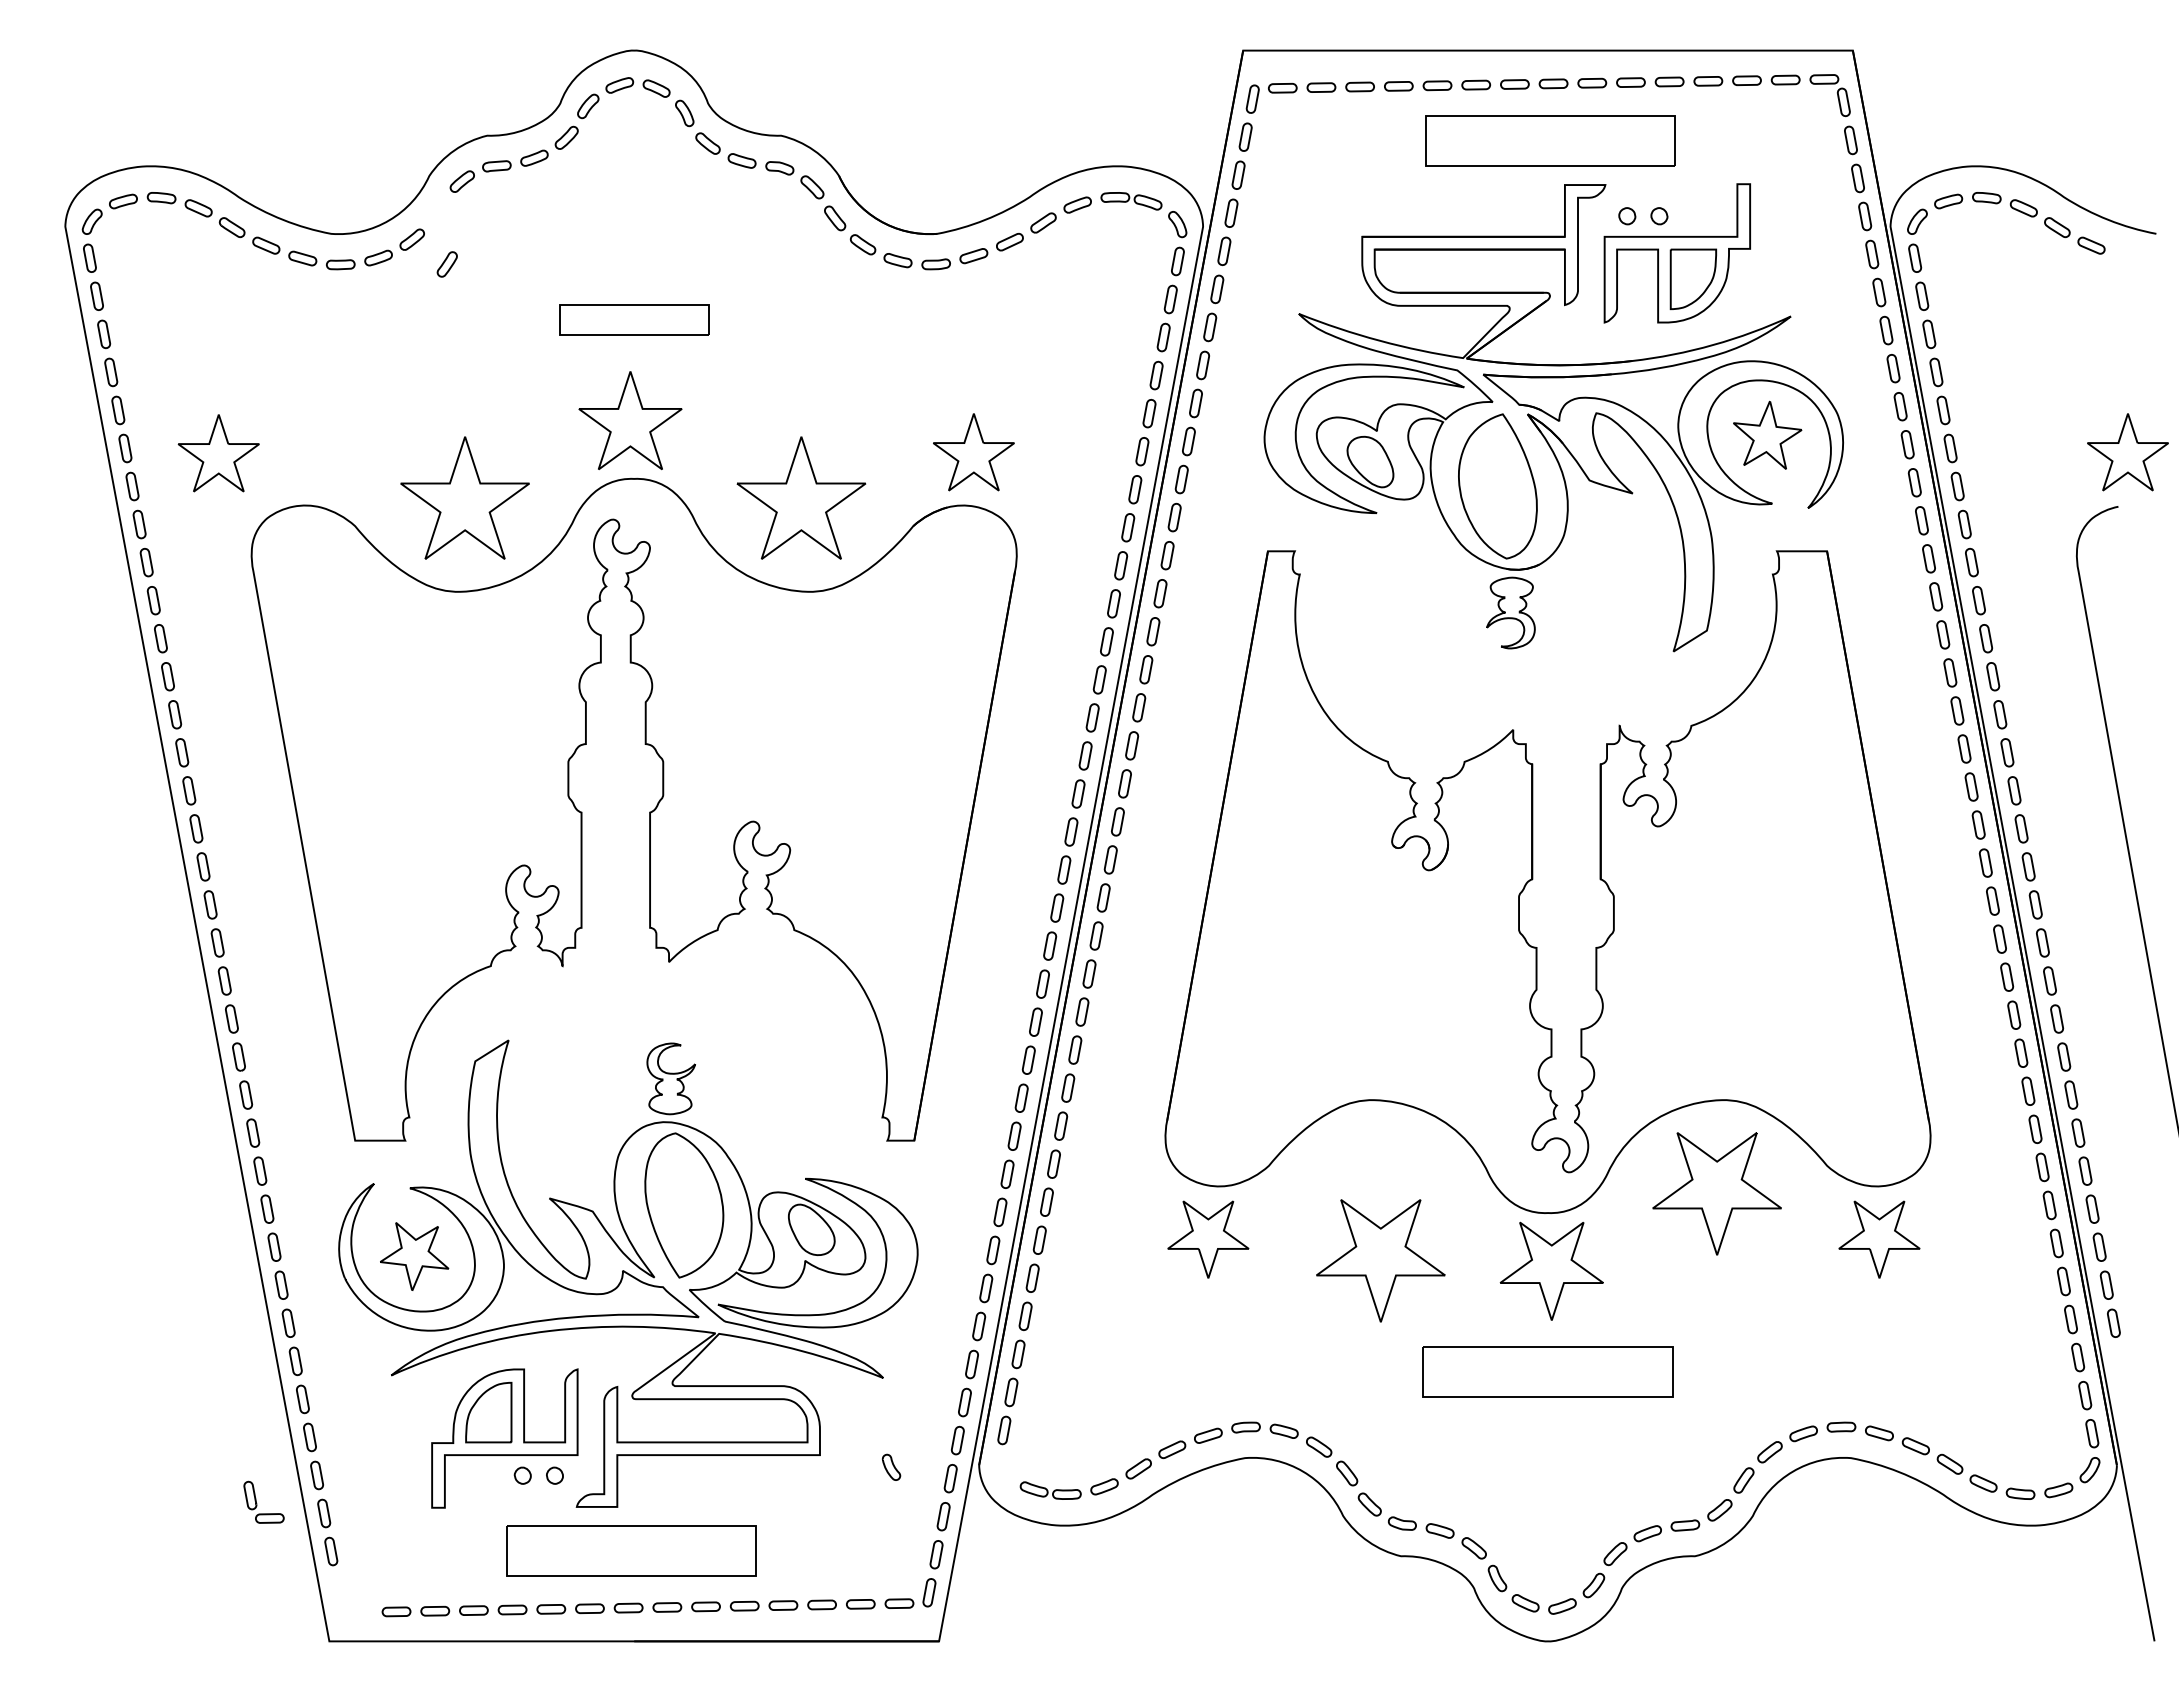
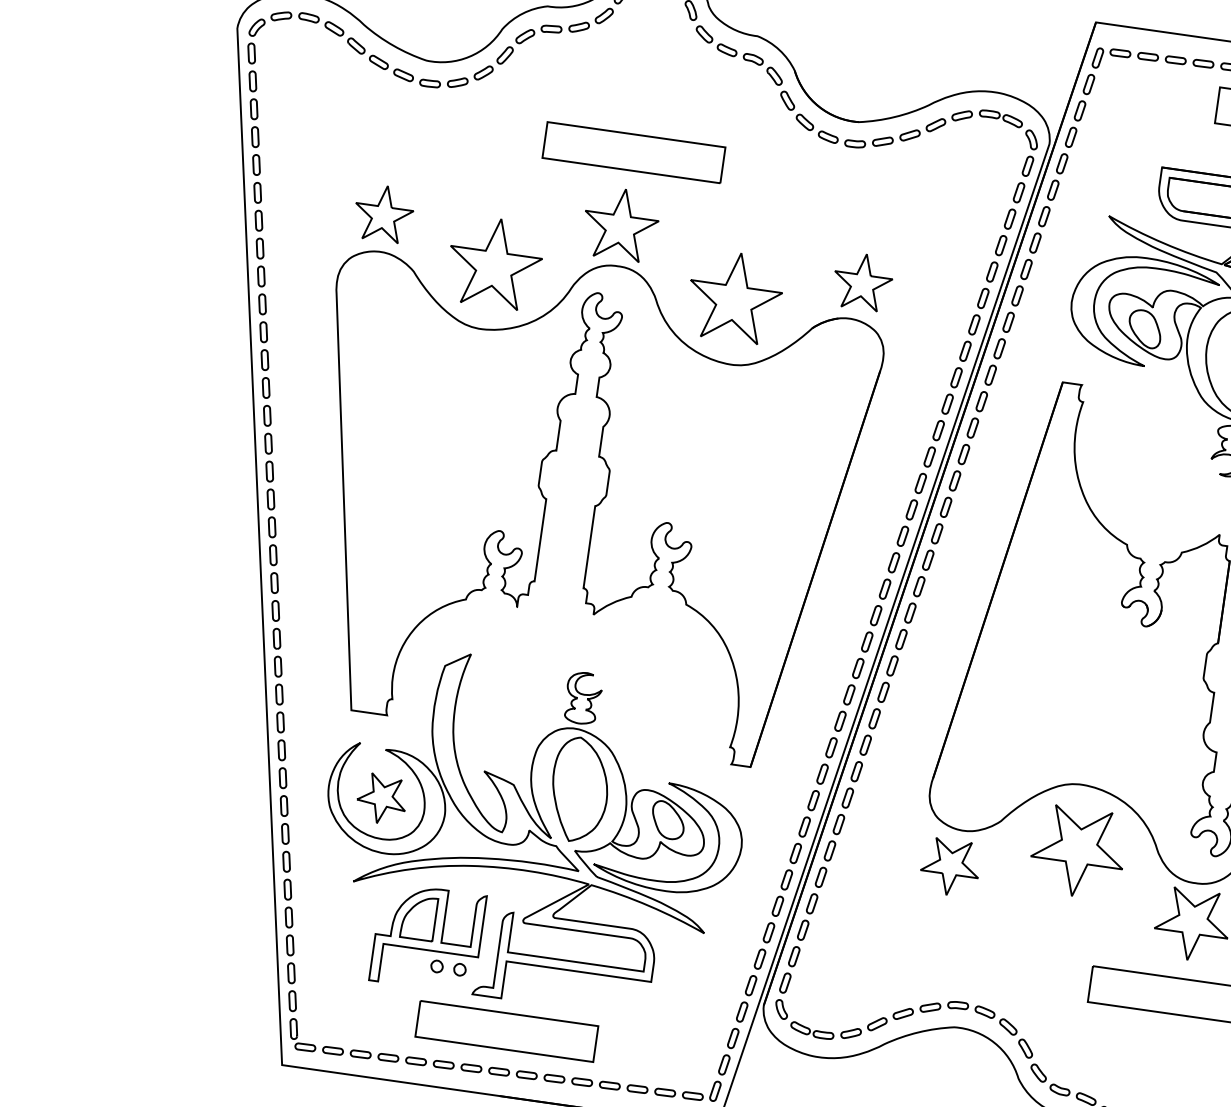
part: (446, 264) -> (504, 55), moved
part: (634, 319) -> (634, 152), size x1.67
part: (218, 453) -> (383, 213), moved
part: (1380, 1260) -> (1077, 852), moved
part: (891, 1466) -> (781, 1008), moved
part: (257, 1503) -> (298, 1035), moved

